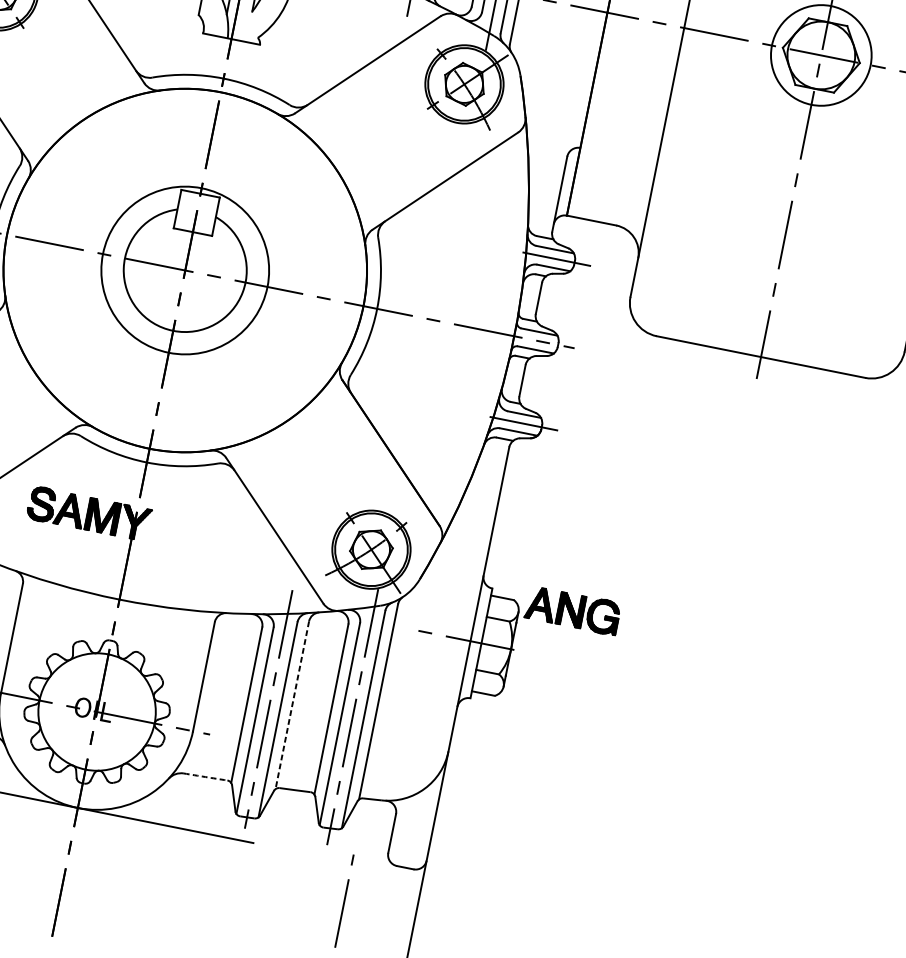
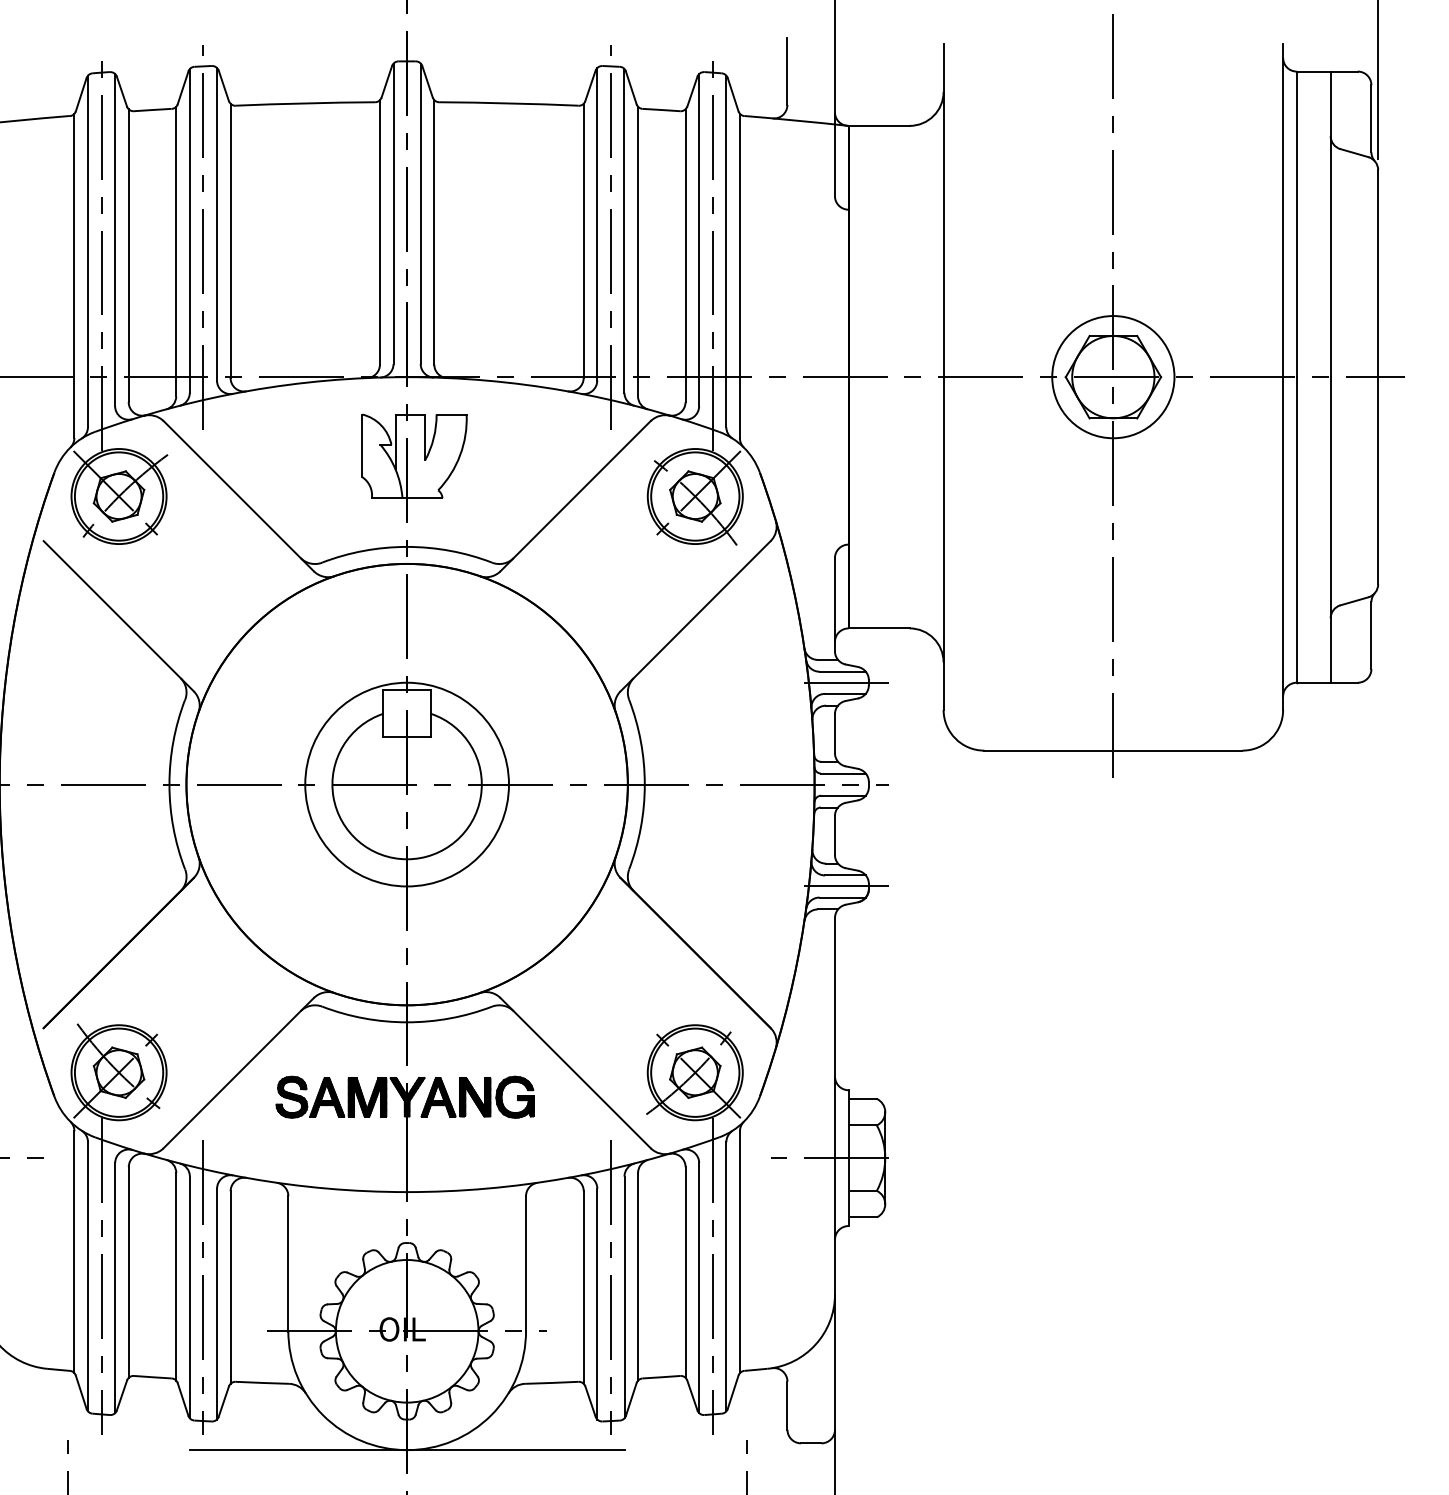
part: (572, 609) -> (477, 1096), moved
line: (292, 705) -> (638, 1276), dashed -> solid
arc: (205, 776) -> (551, 1382), dashed -> solid

